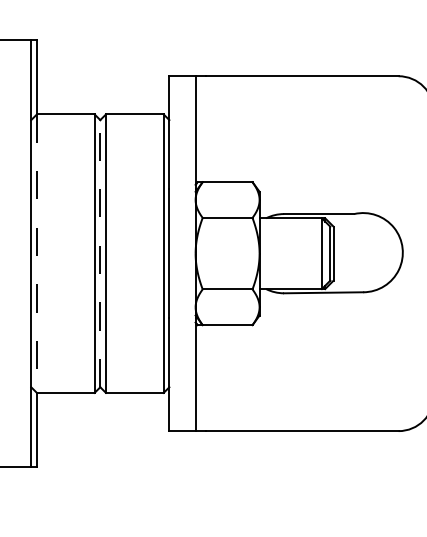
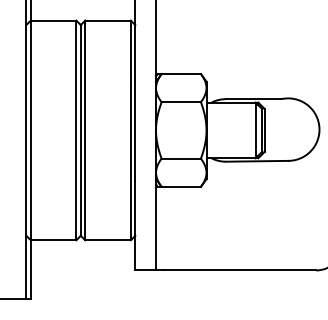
line: (100, 253) -> (80, 130), dashed -> solid
line: (36, 254) -> (30, 131), dashed -> solid

